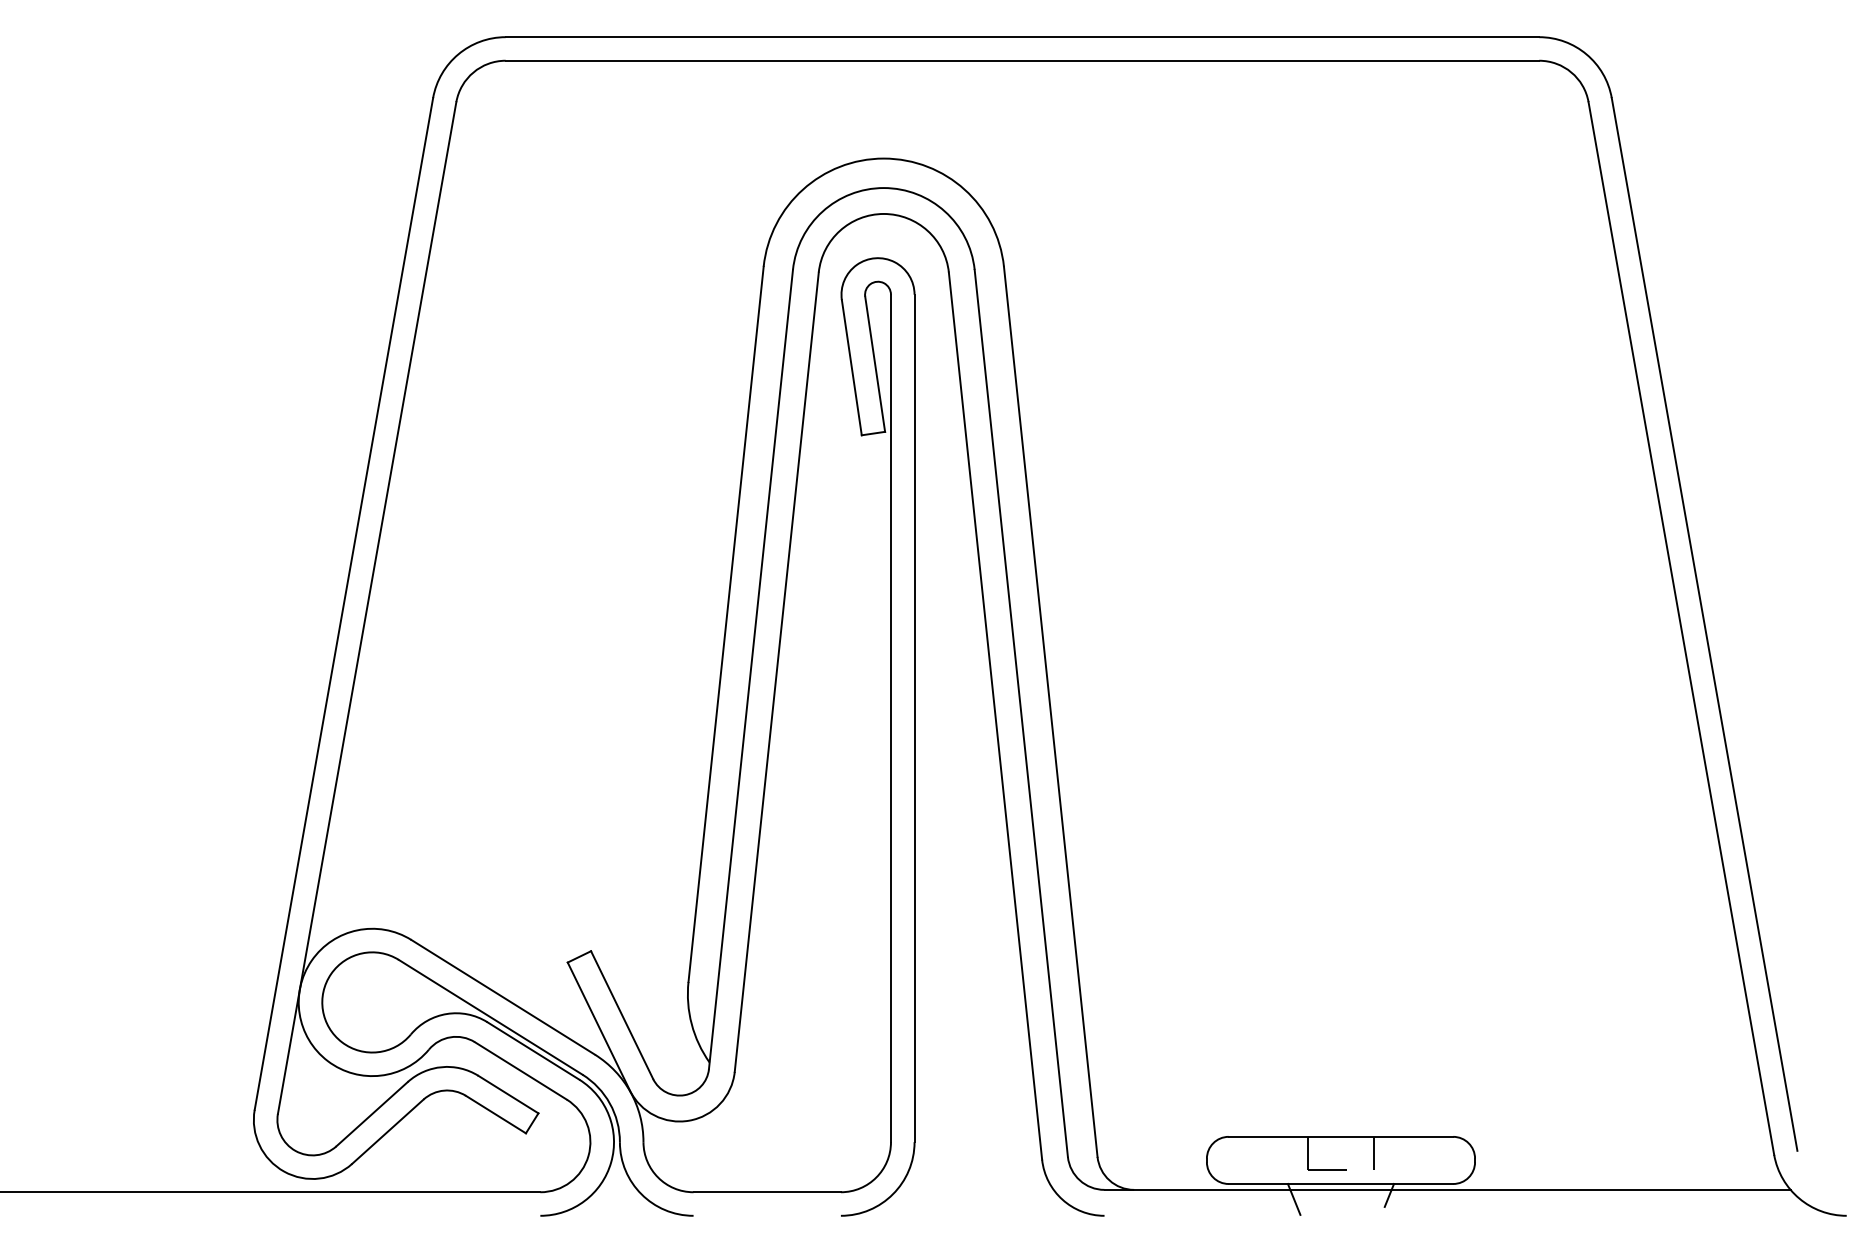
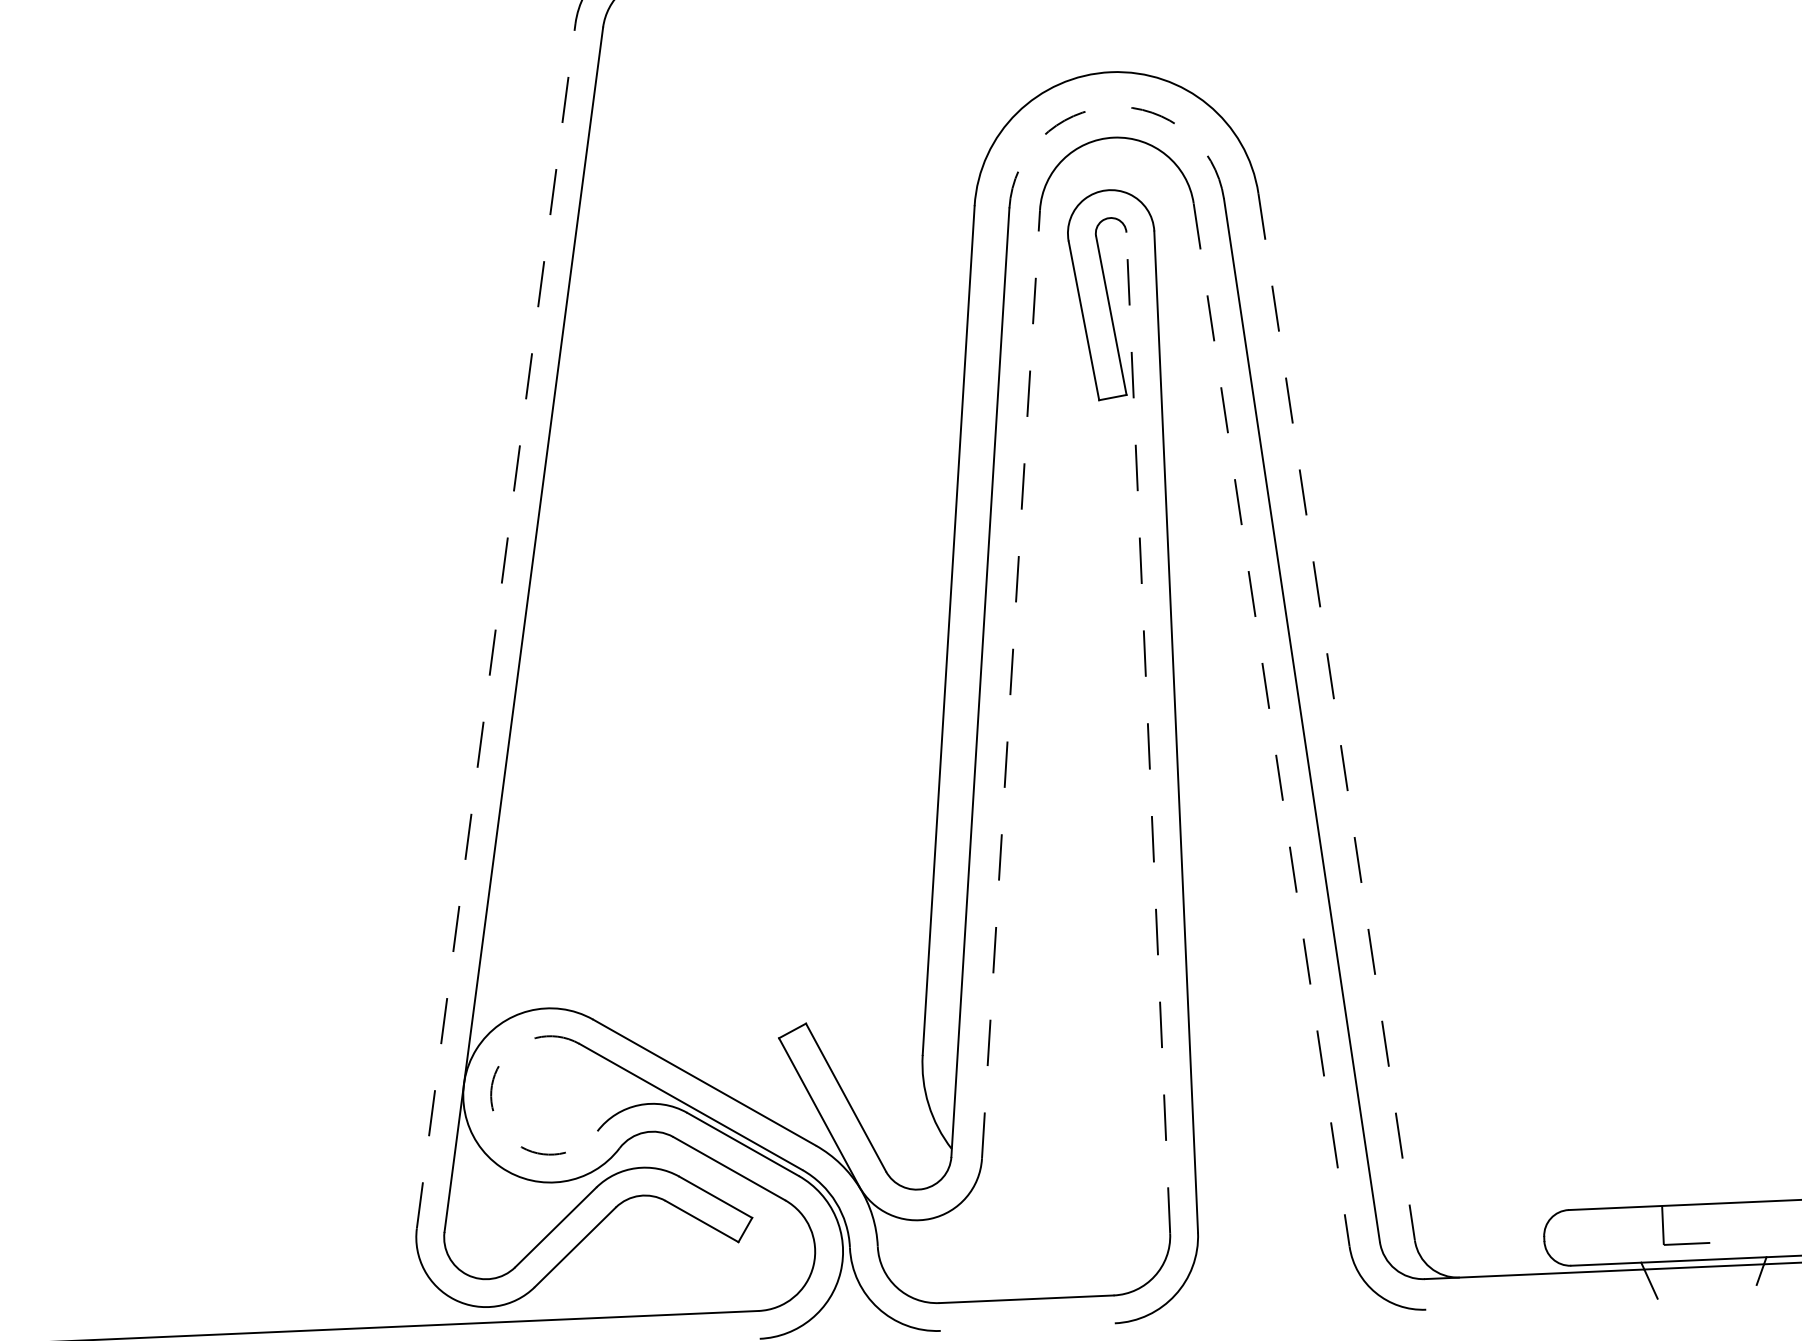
arc: (883, 188) -> (1112, 107), solid -> dashed
line: (343, 603) -> (495, 625), solid -> dashed
line: (776, 672) -> (1010, 684), solid -> dashed
line: (1050, 711) -> (1336, 716), solid -> dashed
line: (995, 716) -> (1271, 725), solid -> dashed
line: (891, 718) -> (1148, 733), solid -> dashed
arc: (322, 1010) -> (491, 1107), solid -> dashed
line: (1374, 1152) -> (1741, 1221), removed

